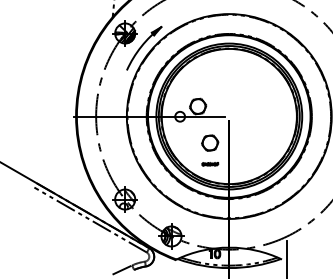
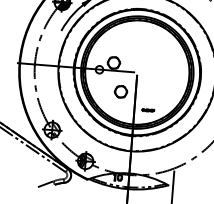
part: (210, 164) -> (148, 110), moved

